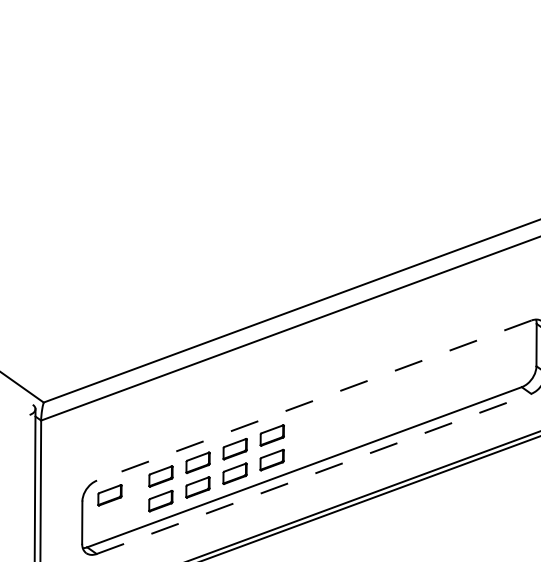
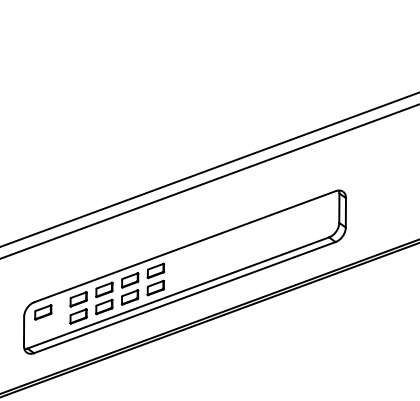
line: (314, 400) -> (185, 246), dashed -> solid
line: (313, 473) -> (184, 297), dashed -> solid

